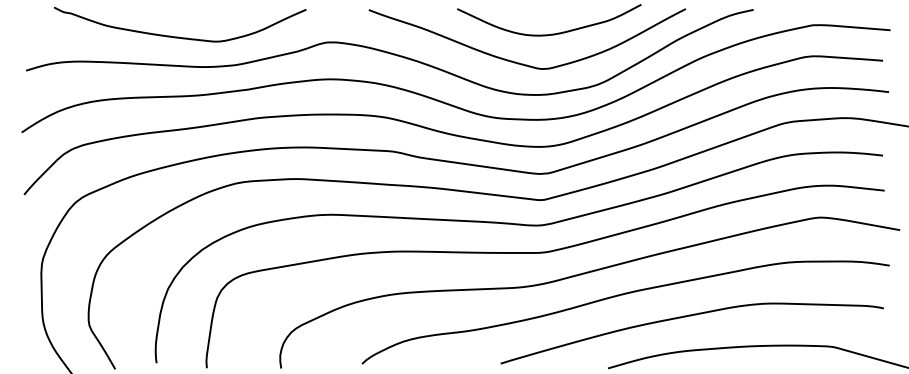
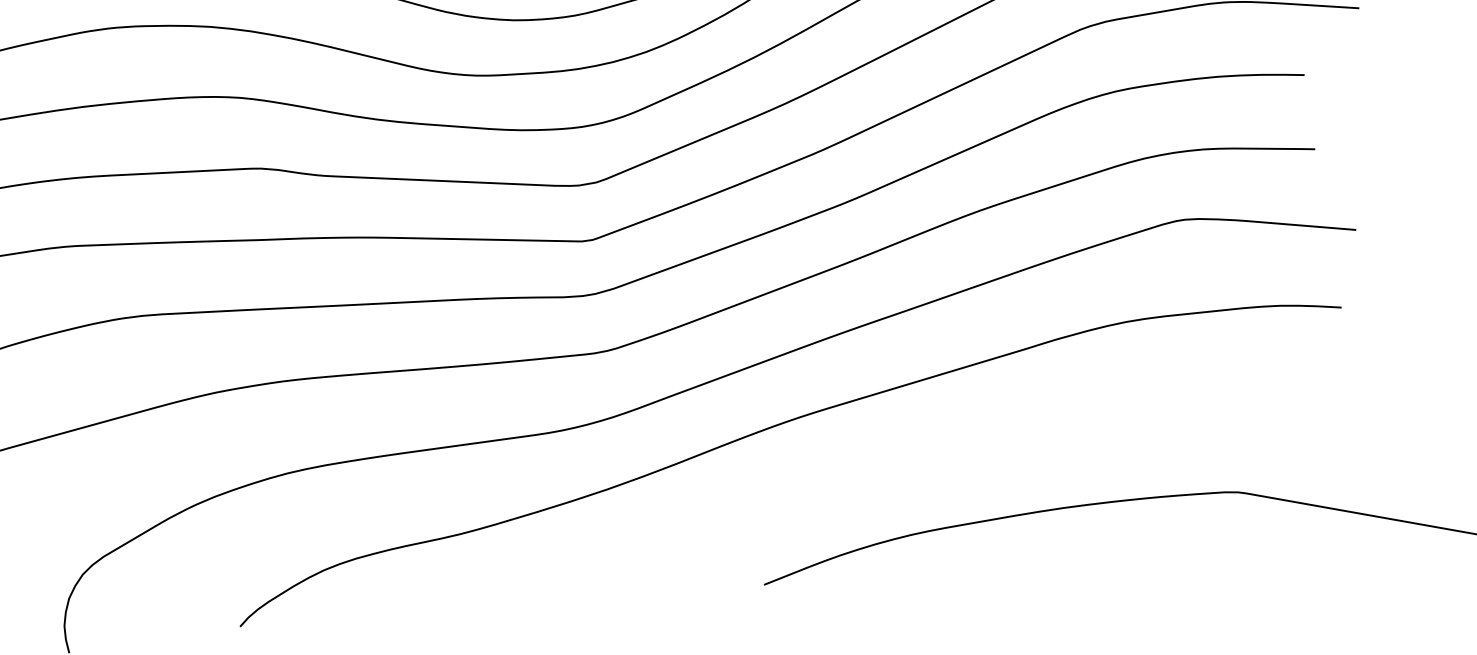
curve: (686, 317) -> (920, 460), removed

